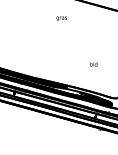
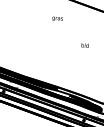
text: (93, 64) -> (84, 45), moved

